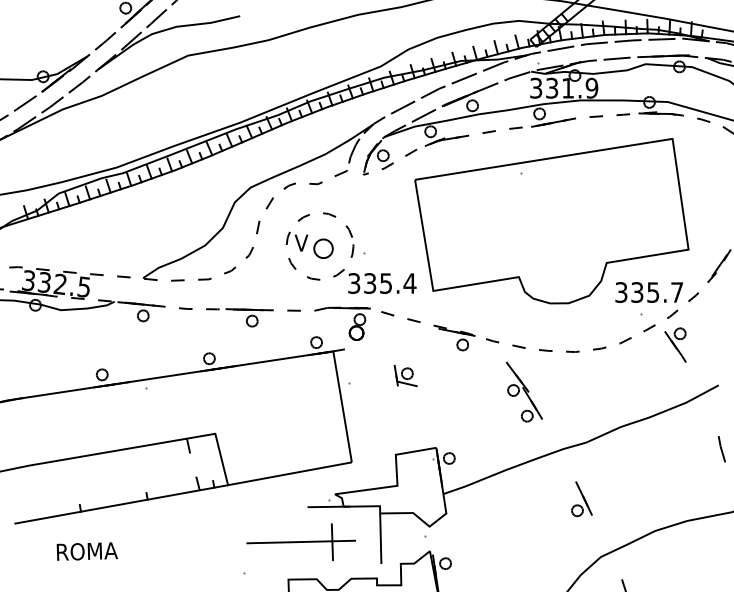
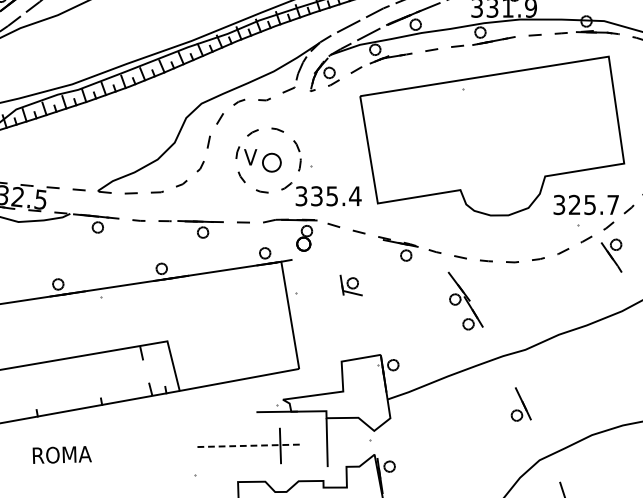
text: (637, 292) -> (574, 204), 335.7 -> 325.7
line: (301, 542) -> (250, 446), solid -> dashed
text: (86, 551) -> (61, 454), moved

